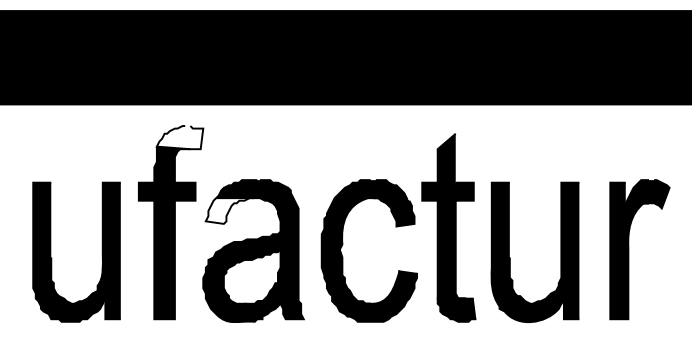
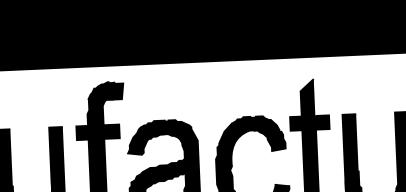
fill: (179, 137) -> (105, 91), added
fill: (229, 210) -> (145, 144), added

